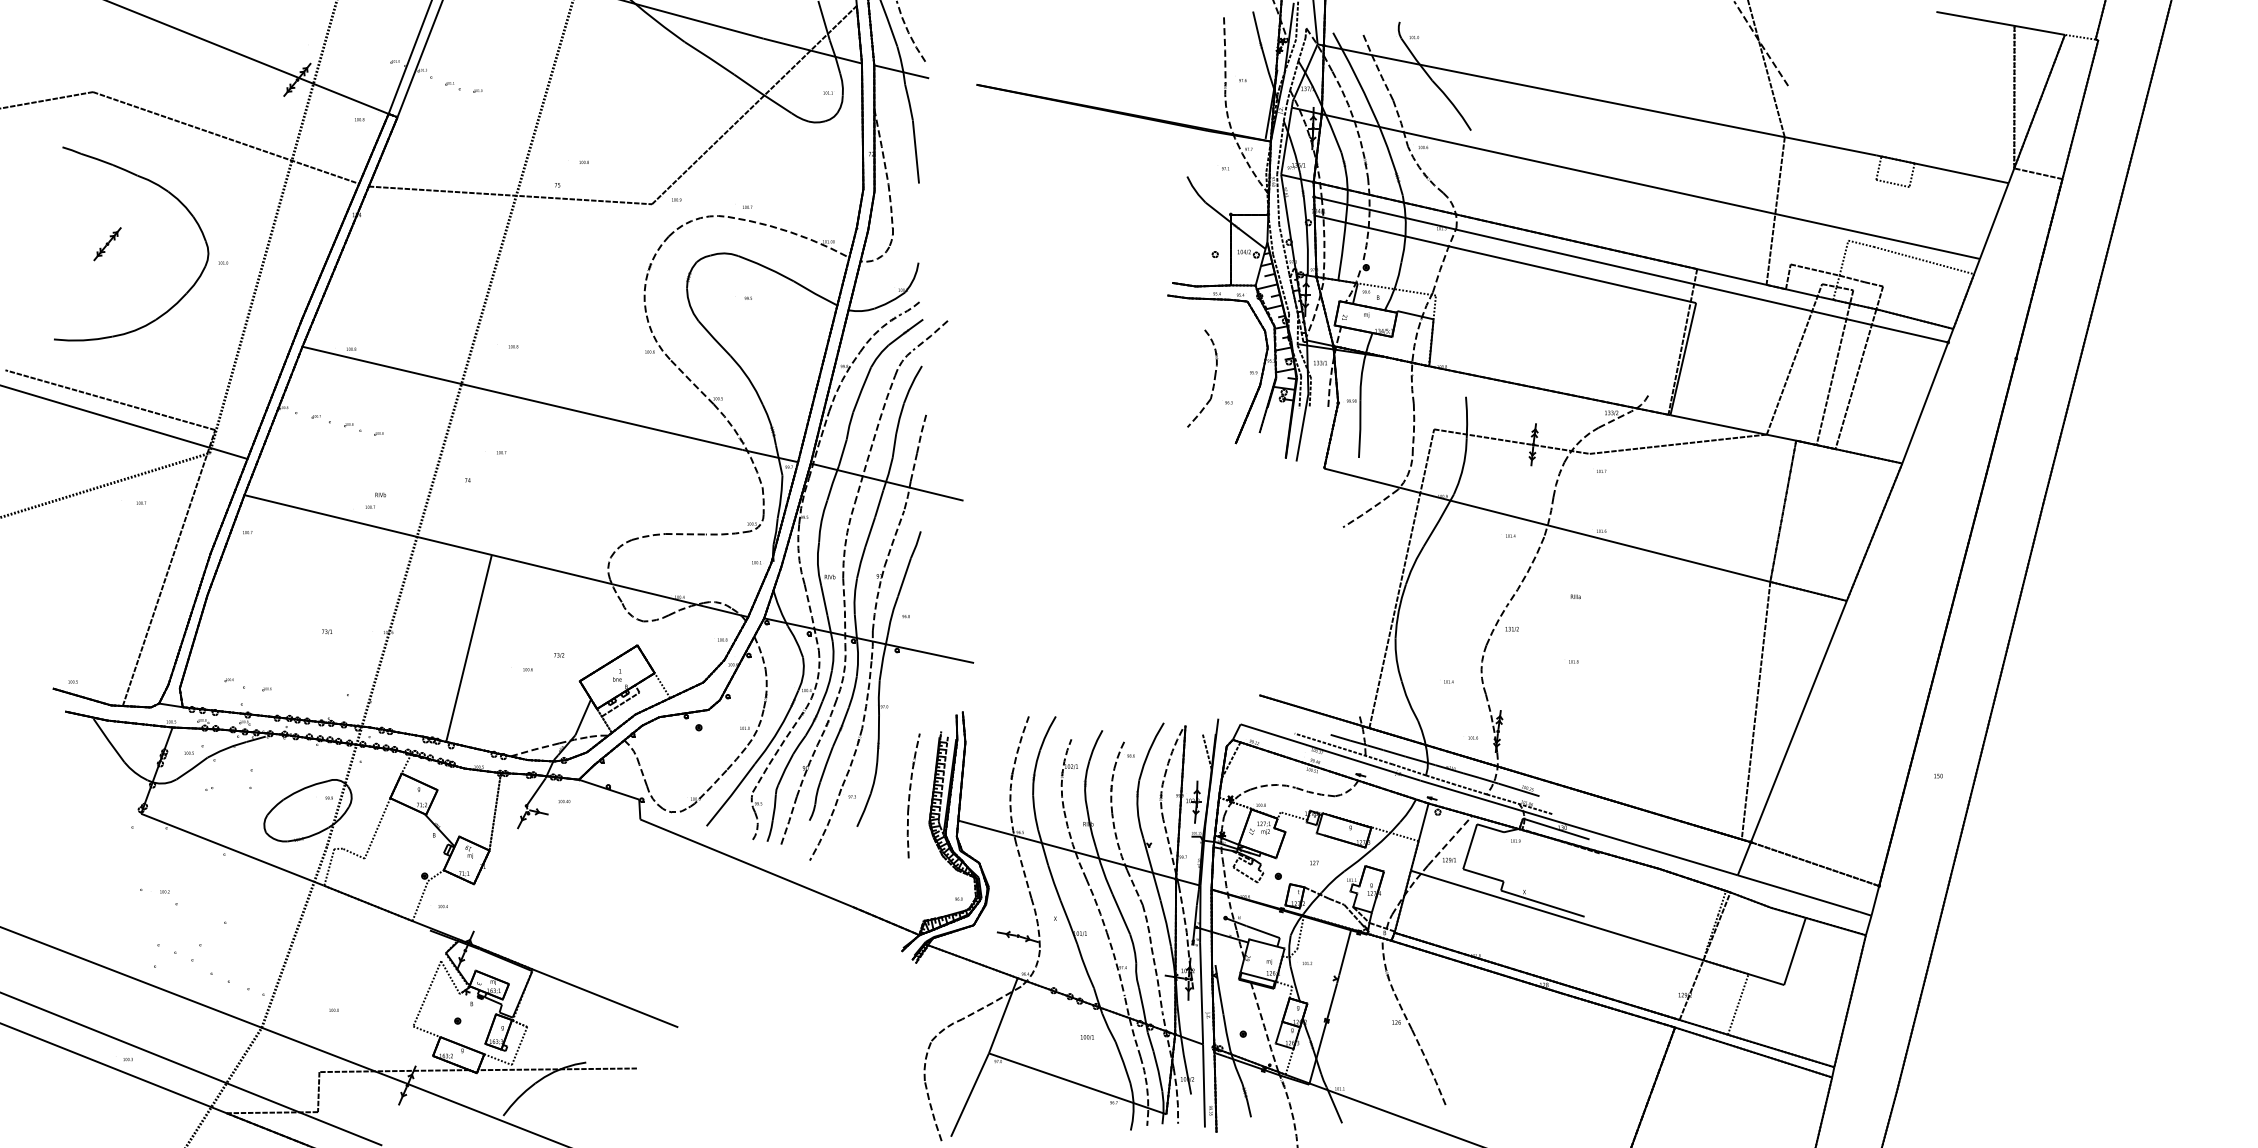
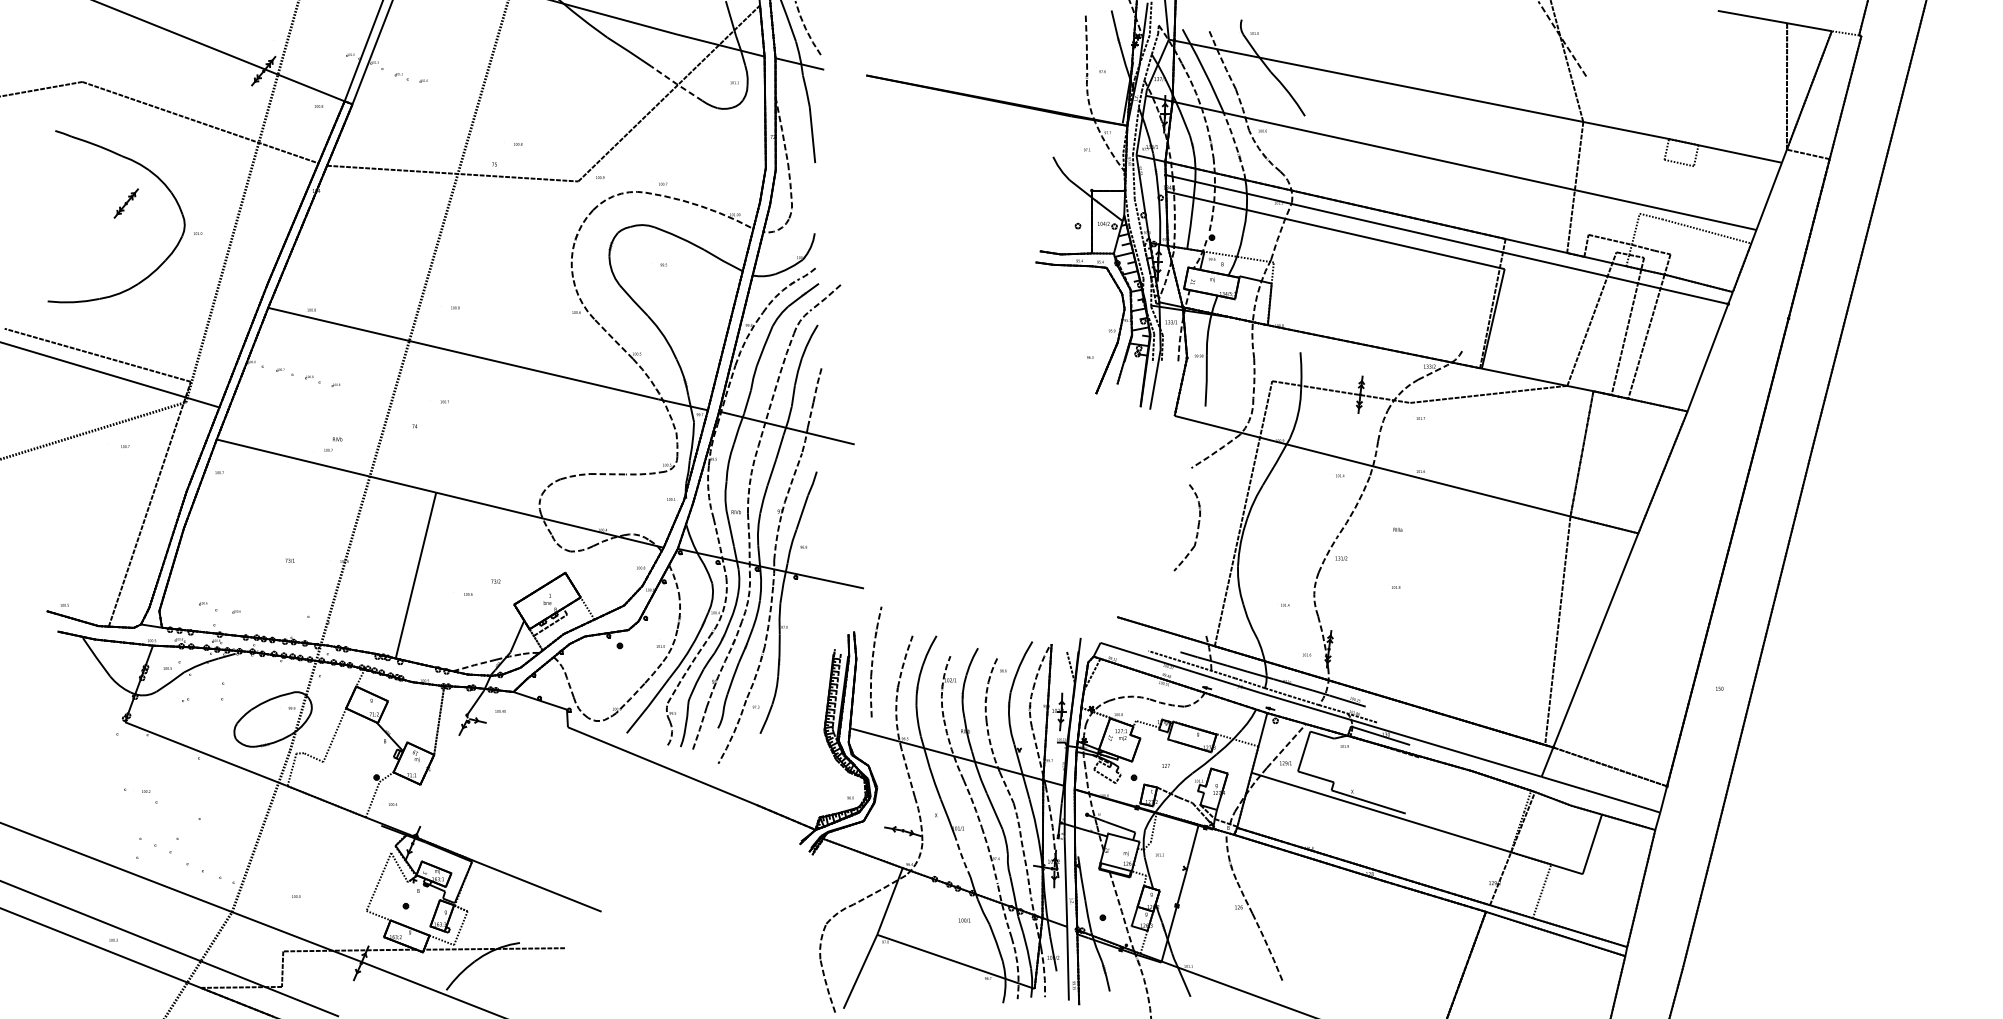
line: (762, 94) -> (676, 84), solid -> dashed
line: (1391, 159) -> (1234, 141), solid -> dashed
part: (107, 244) -> (126, 203), moved
part: (1213, 379) -> (1197, 528), moved
part: (913, 795) -> (875, 661), moved
line: (1085, 966) -> (962, 857), solid -> dashed

